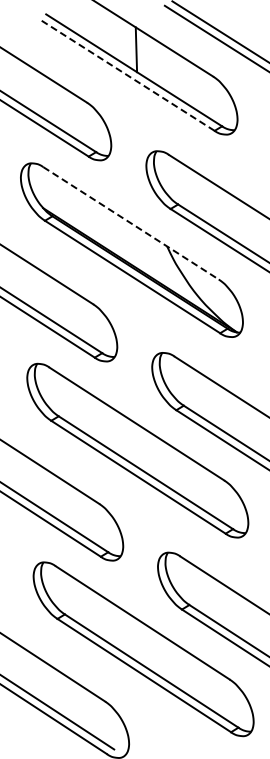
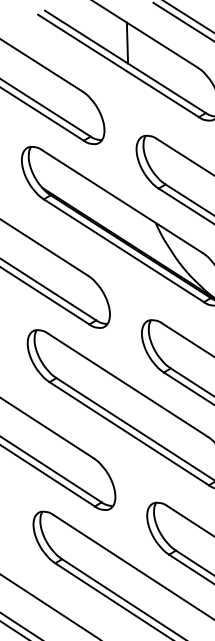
line: (126, 74) -> (118, 65), dashed -> solid
line: (131, 223) -> (122, 201), dashed -> solid

